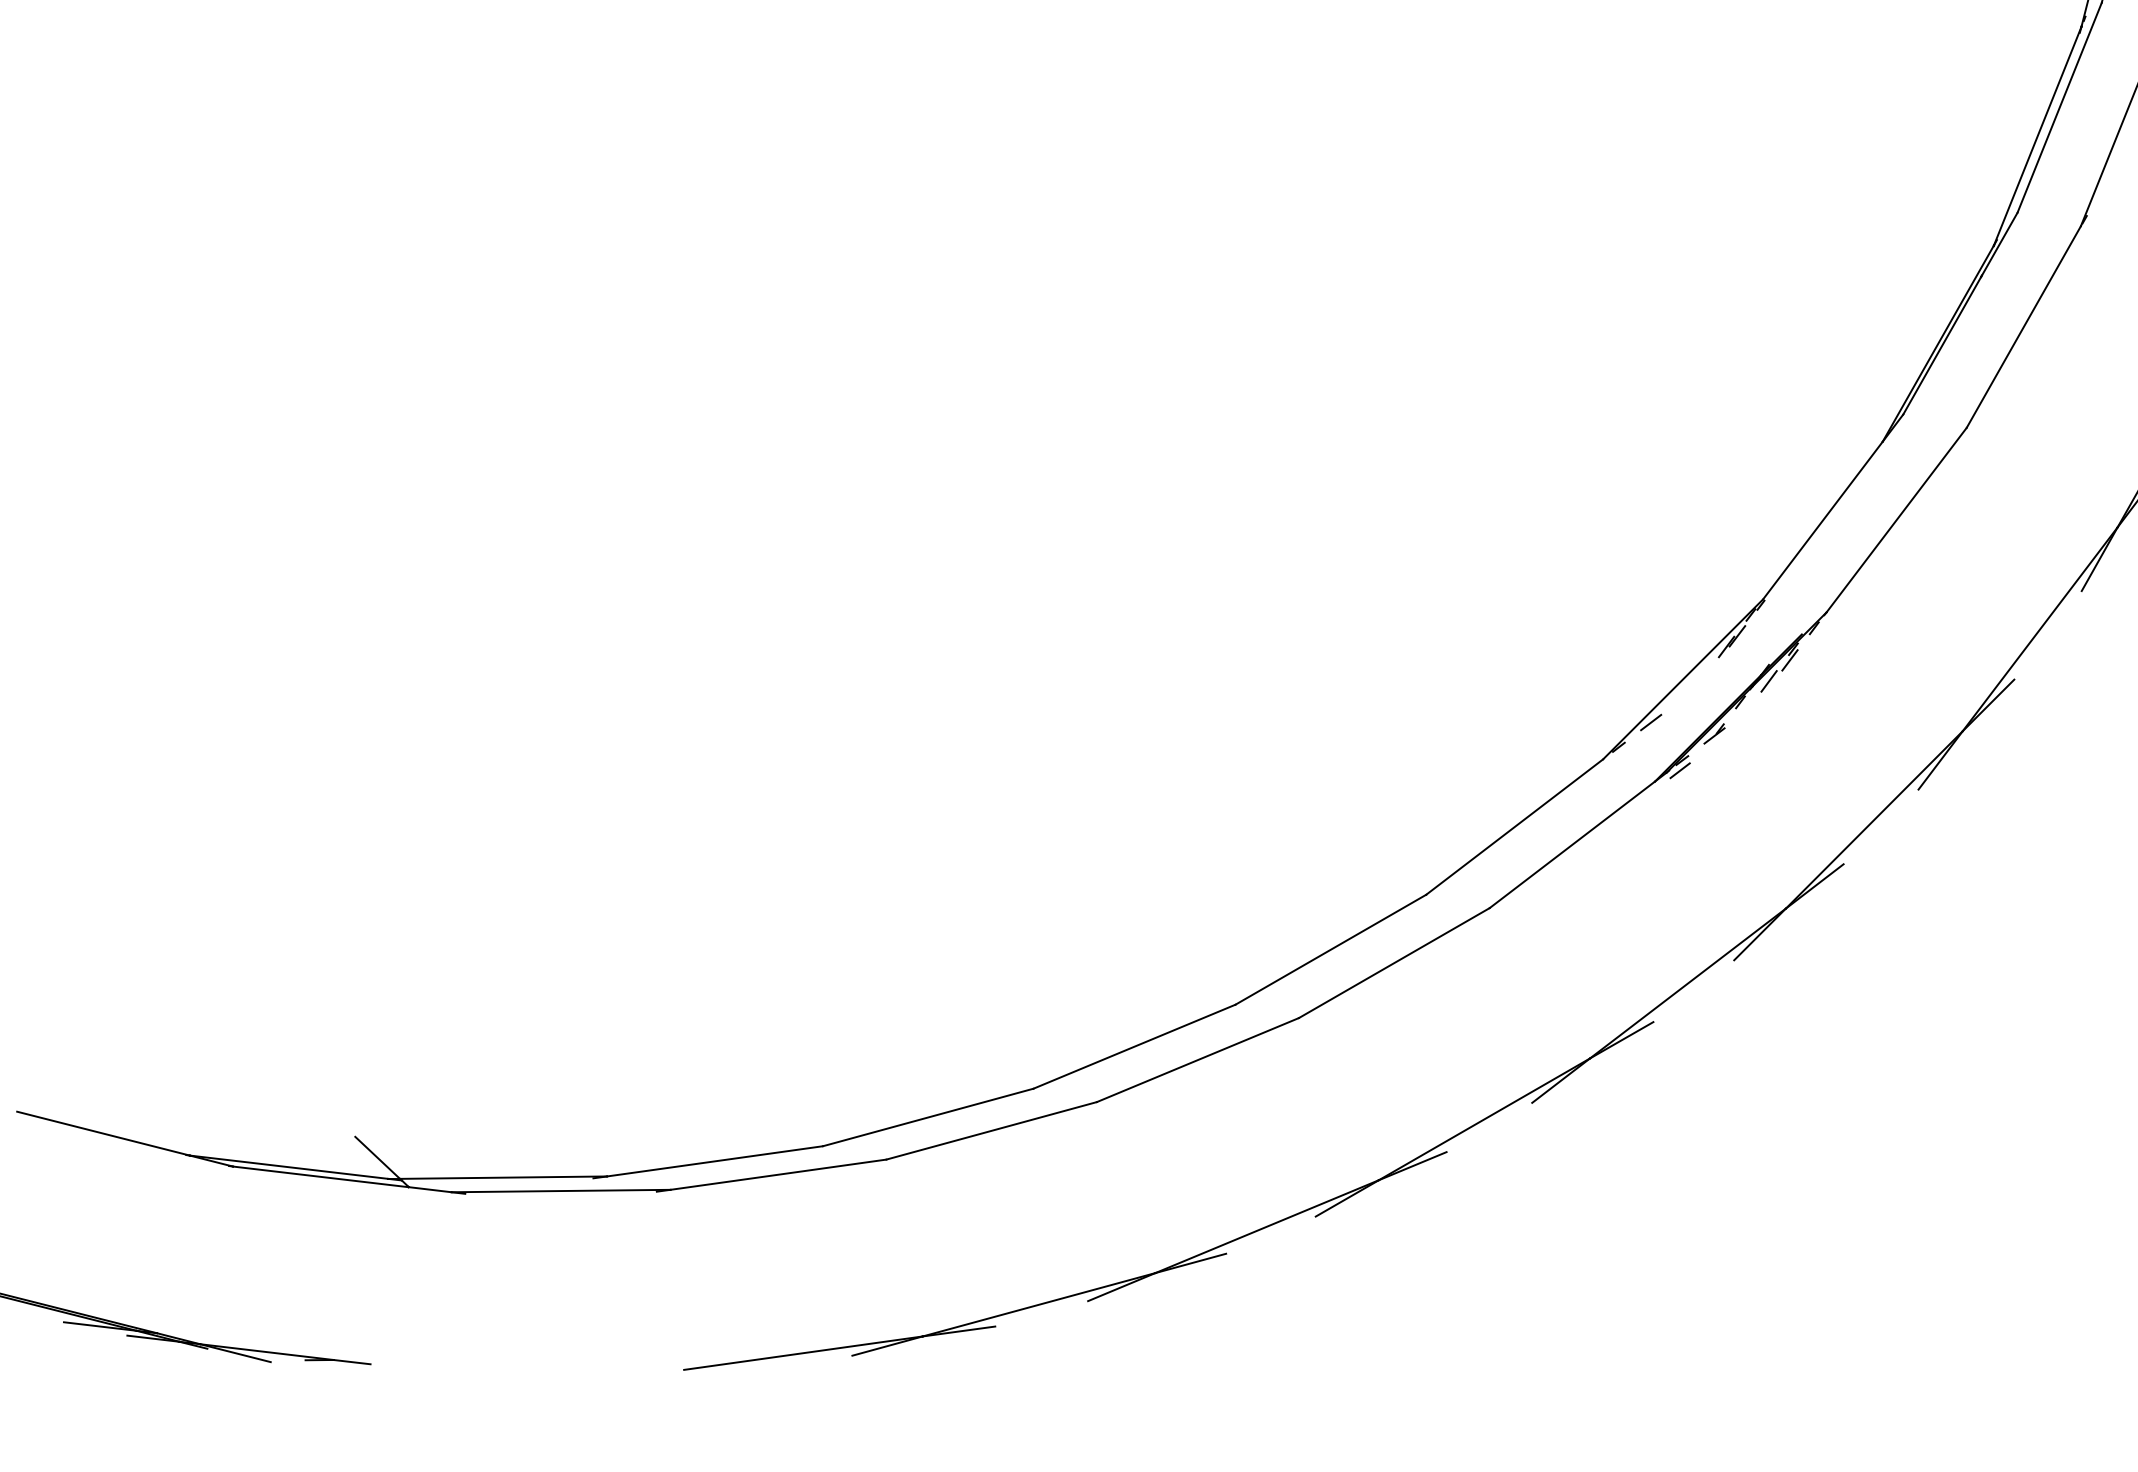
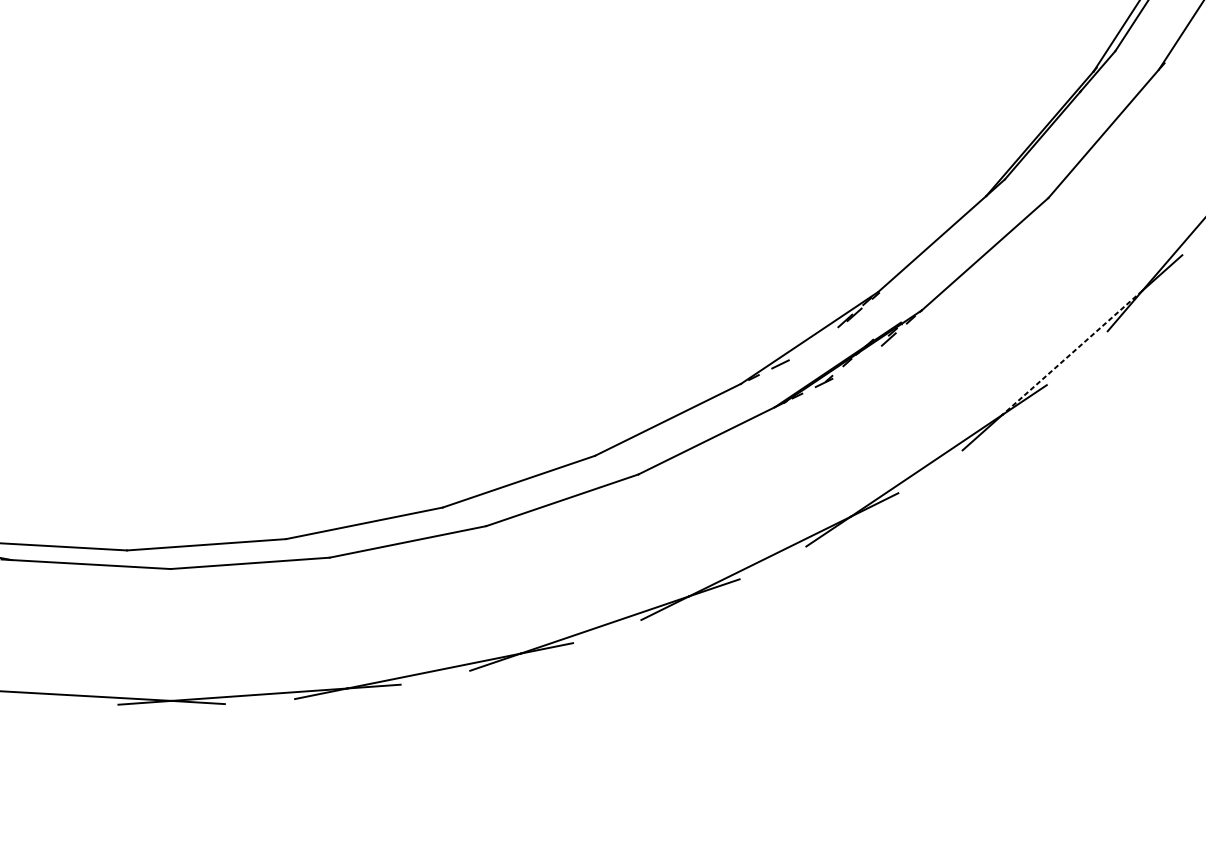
line: (2039, 629) -> (1071, 352), solid -> dashed
line: (1768, 681) -> (870, 351), removed
line: (1679, 770) -> (794, 402), removed

